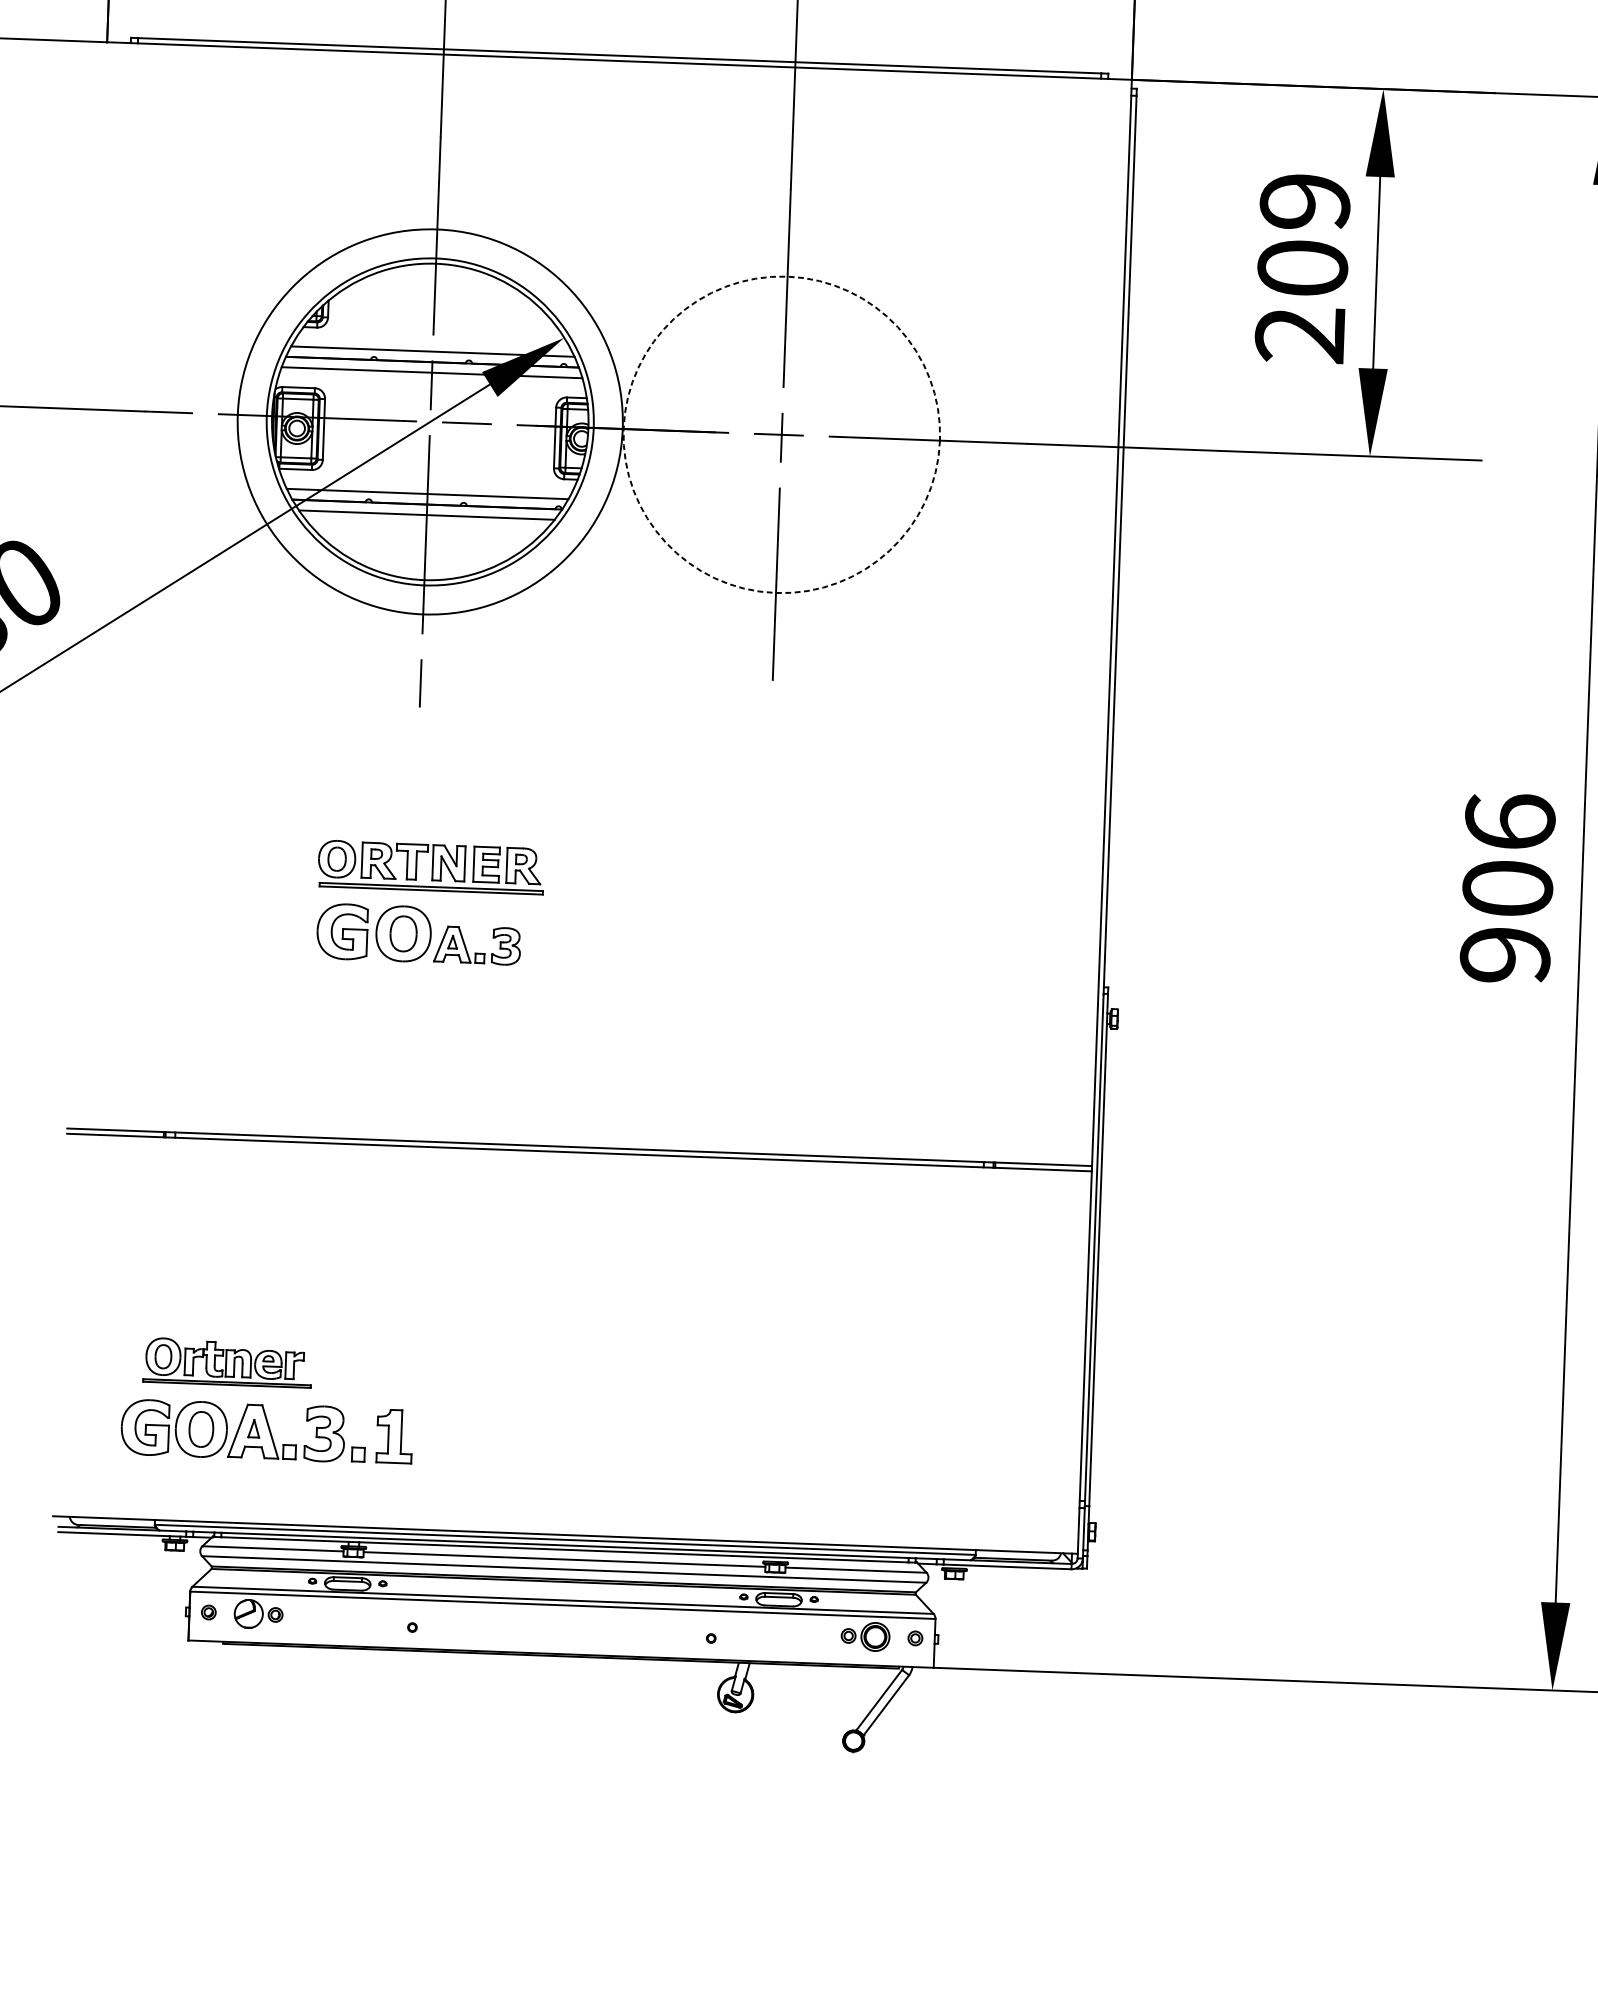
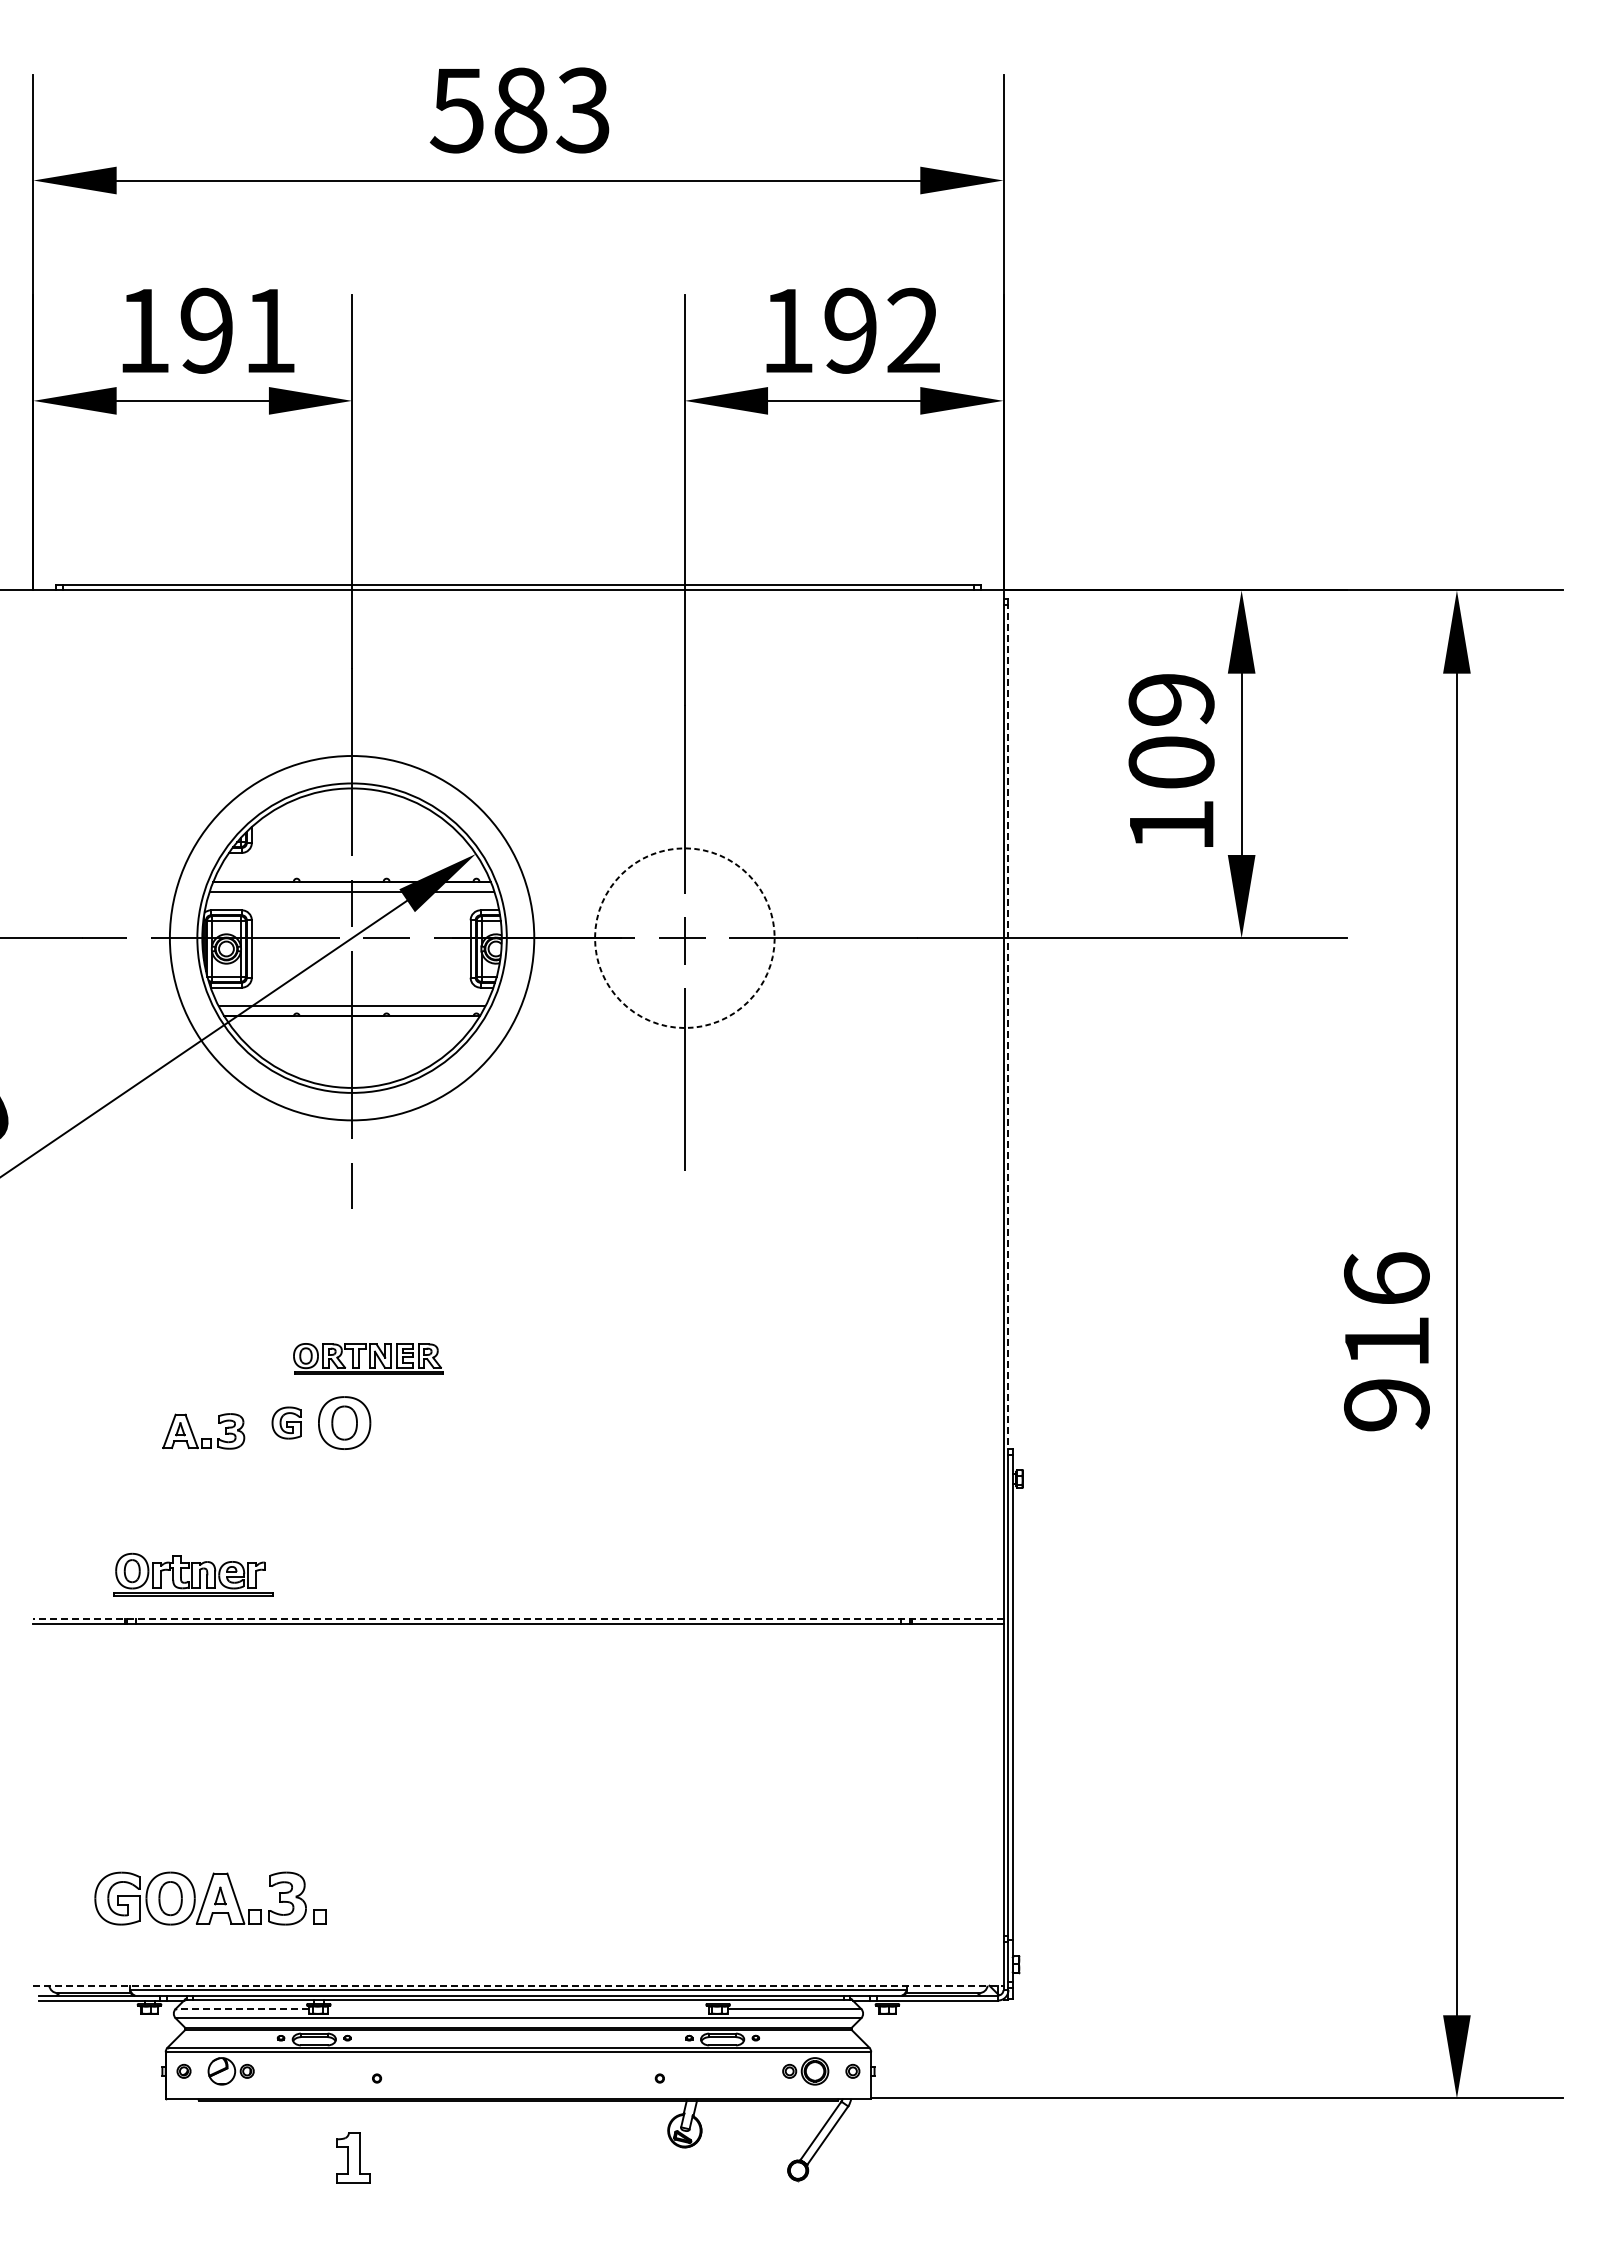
text: (1299, 334) -> (1170, 825), 209 -> 109
line: (432, 351) -> (351, 871), removed
circle: (781, 434) -> (684, 937), size x0.6
line: (427, 515) -> (352, 1026), removed
line: (1120, 544) -> (1008, 1030), solid -> dashed
part: (431, 866) -> (368, 1358), size x0.7
text: (1507, 888) -> (1386, 1341), 906 -> 916
part: (342, 931) -> (286, 1422), size x0.6
part: (476, 952) -> (203, 1438), moved
line: (578, 1147) -> (517, 1618), solid -> dashed
part: (228, 1362) -> (193, 1574), moved
part: (394, 1436) -> (353, 2157), moved
line: (565, 1534) -> (518, 1985), solid -> dashed
line: (273, 1548) -> (242, 2008), solid -> dashed
line: (564, 1559) -> (518, 2008), removed

